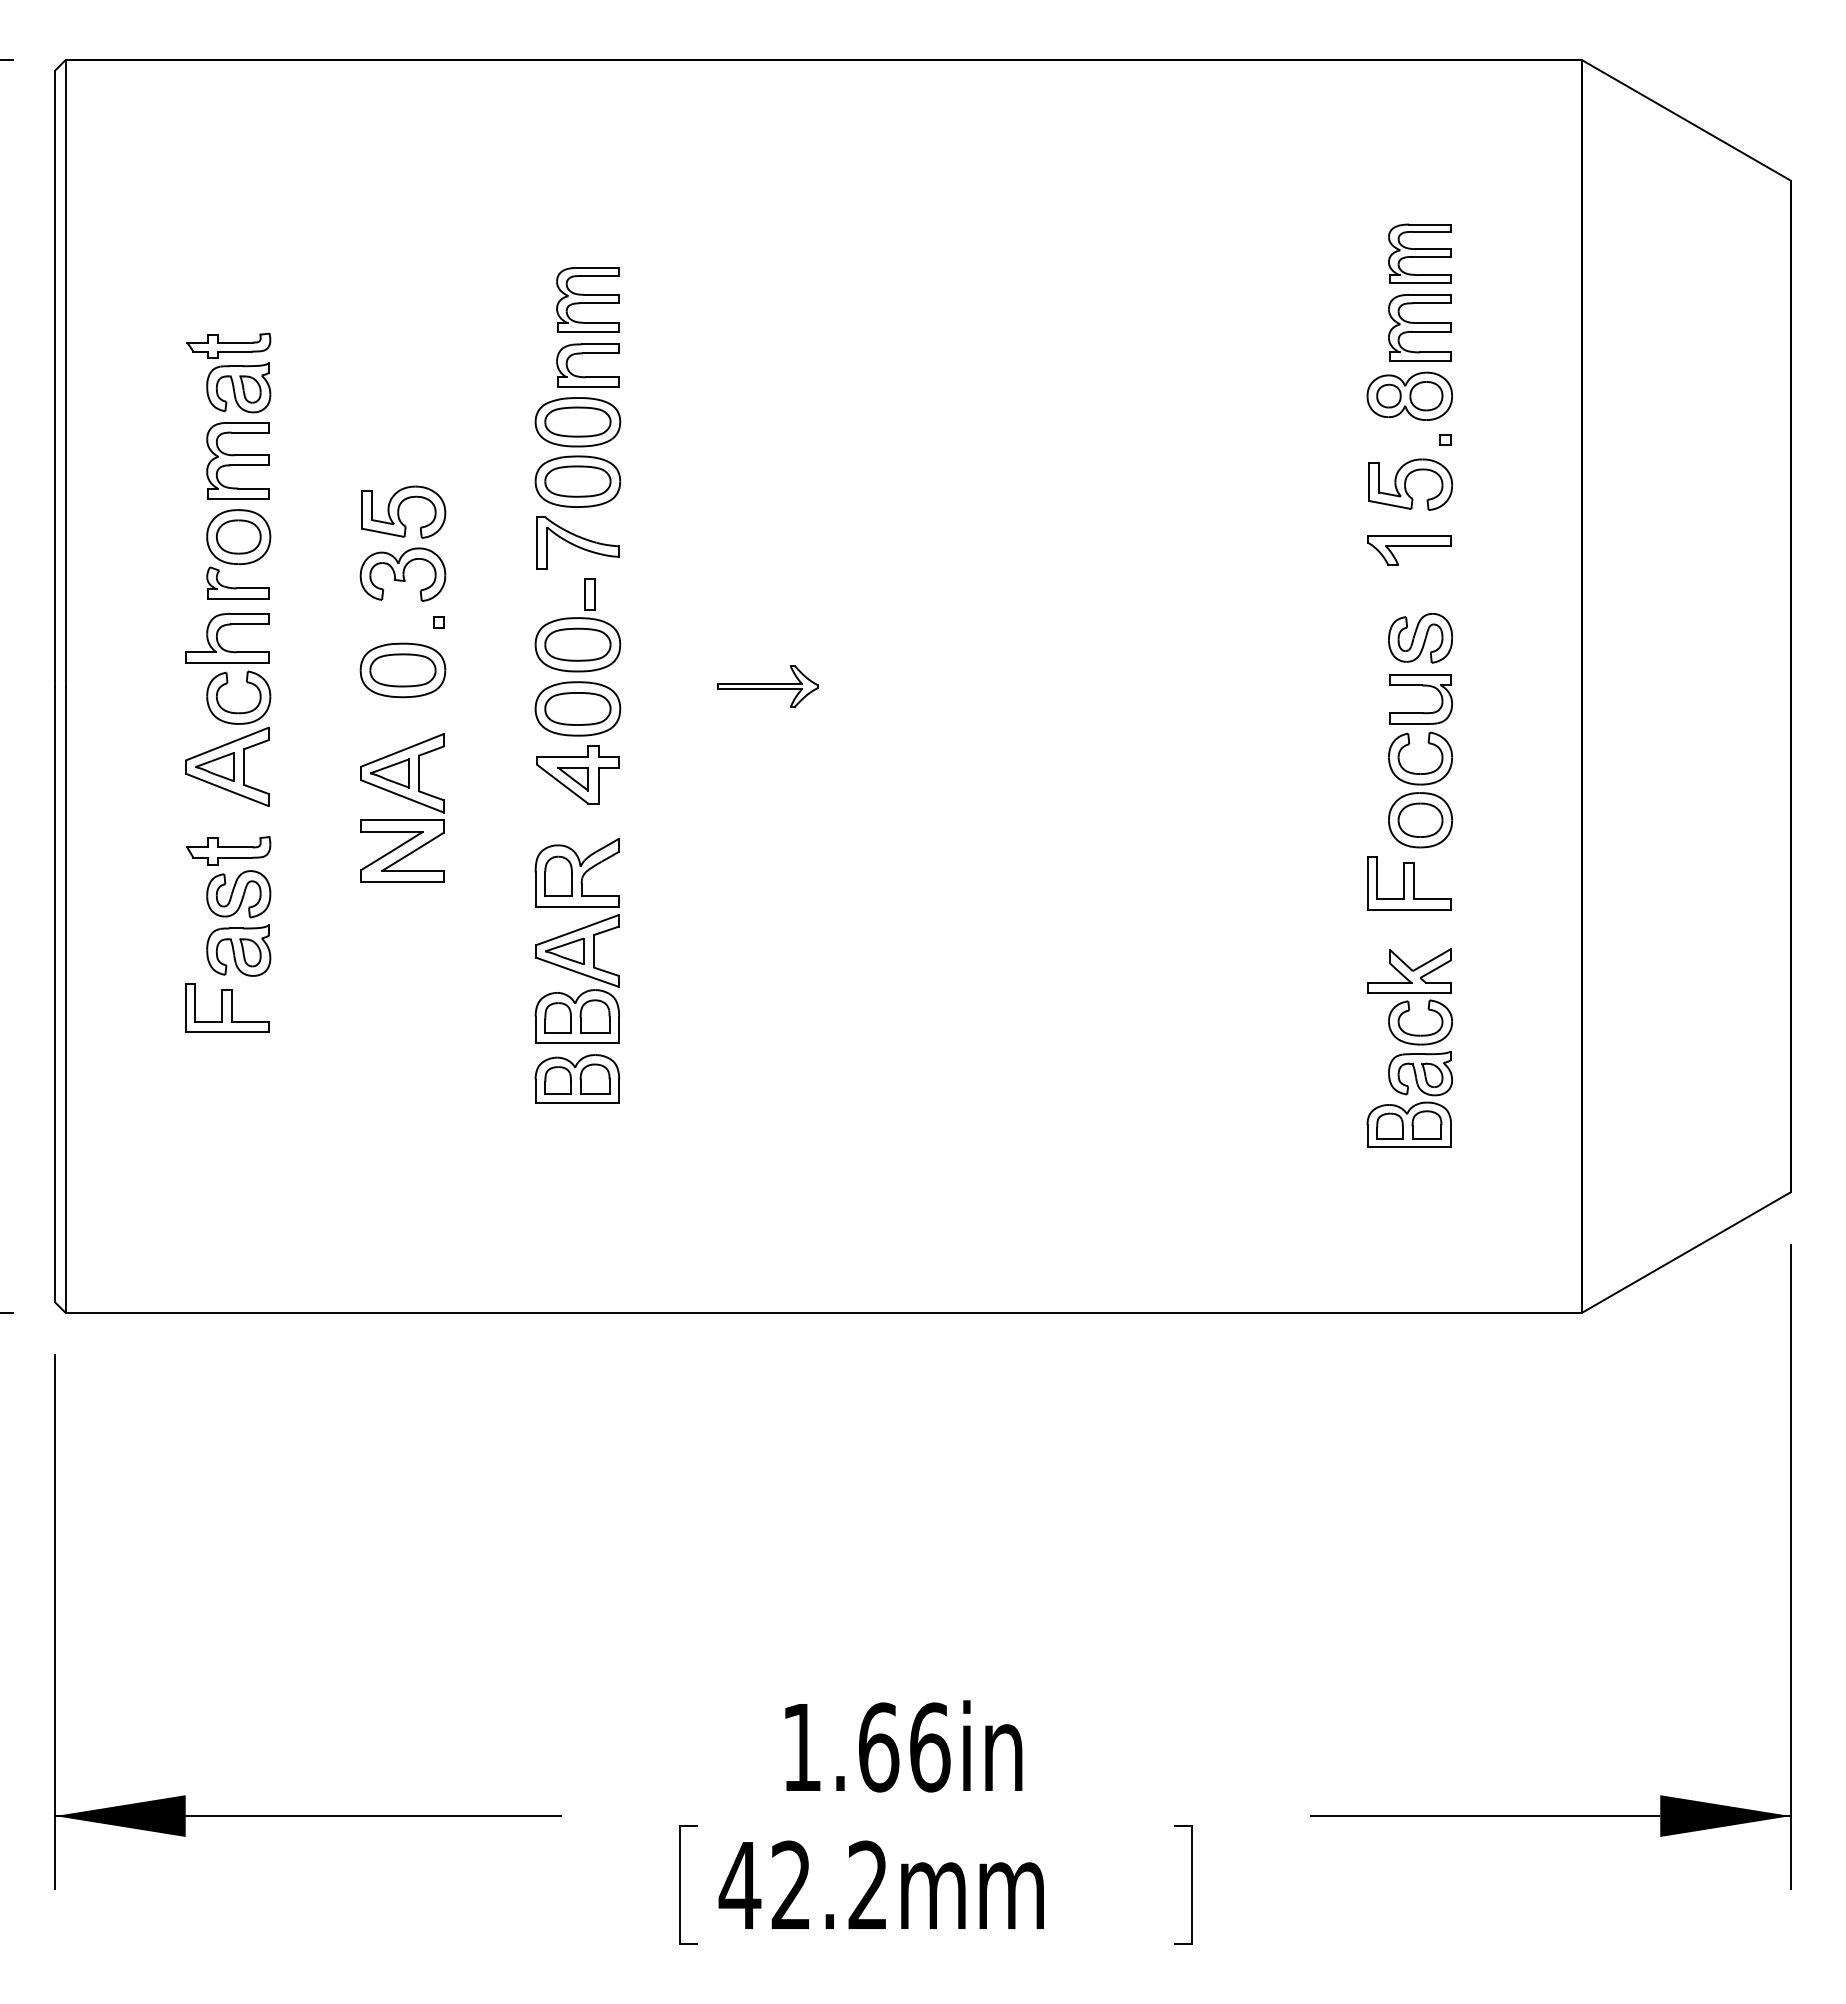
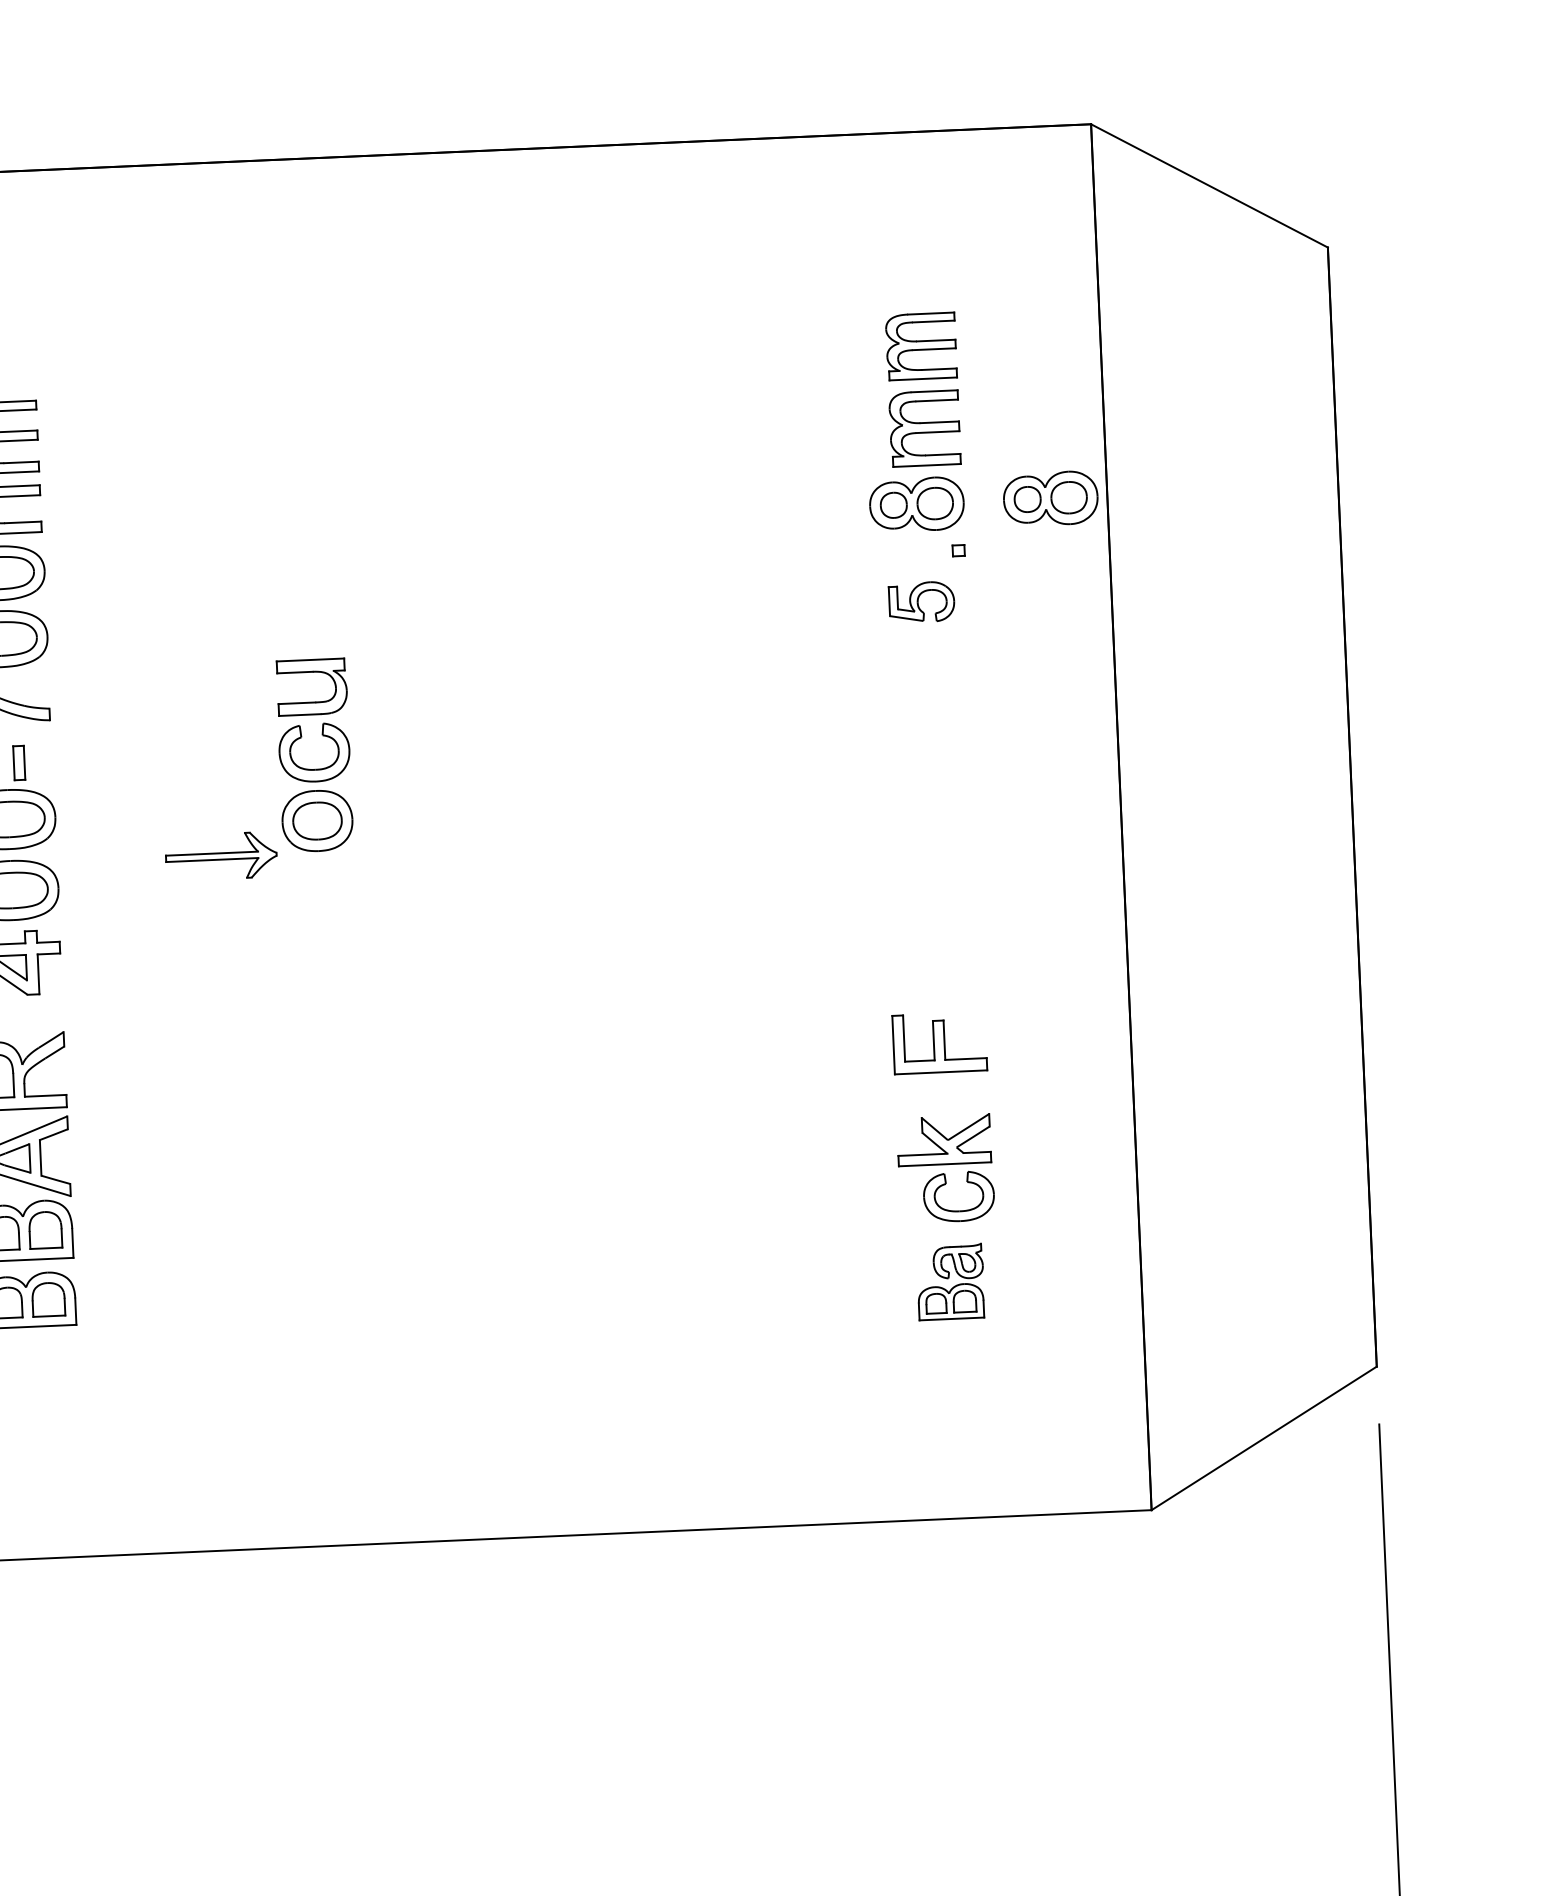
part: (1530, 395) -> (1050, 497), added
part: (1410, 484) -> (921, 602), size x0.7
part: (1409, 550) -> (923, 675), removed
part: (1420, 638) -> (940, 771), removed
part: (1420, 773) -> (315, 769), moved
part: (1409, 1098) -> (950, 1281), size x0.7

